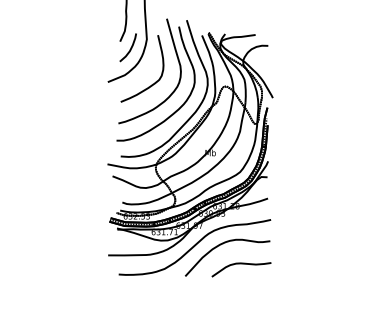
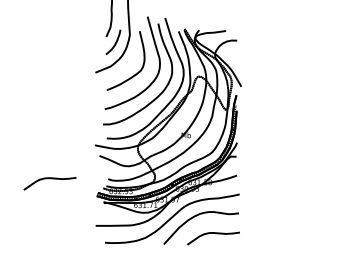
curve: (56, 202) -> (50, 179), added

